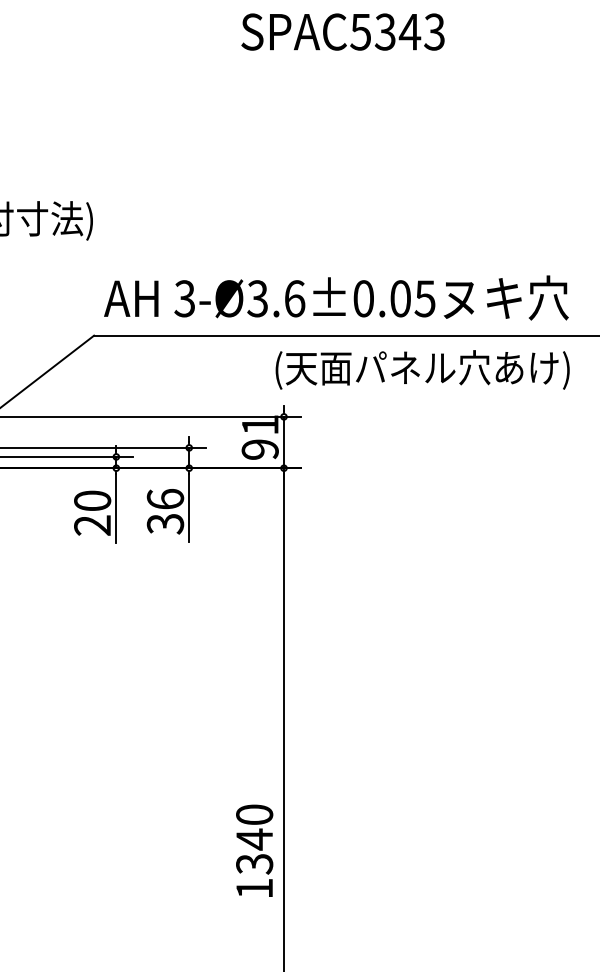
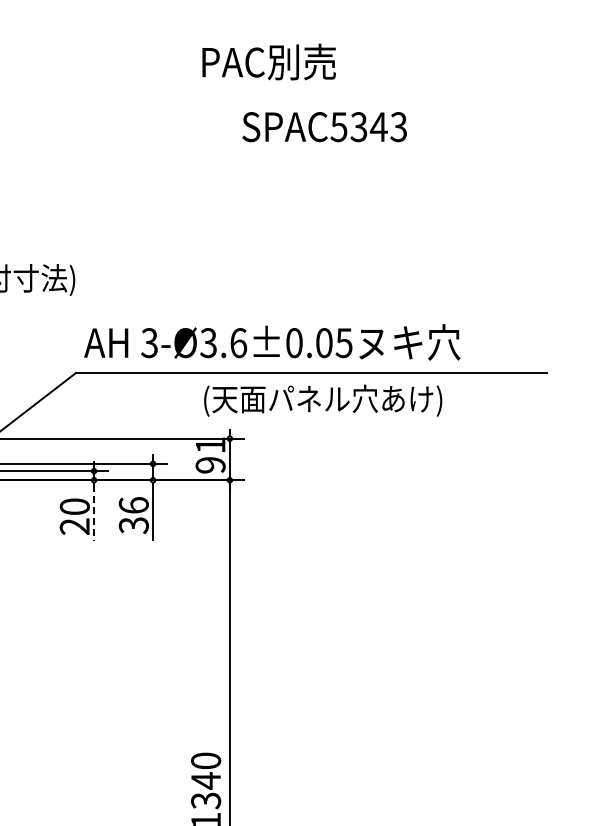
text: (342, 32) -> (324, 127), moved
text: (423, 369) -> (323, 400), moved
line: (116, 509) -> (94, 513), solid -> dashed

